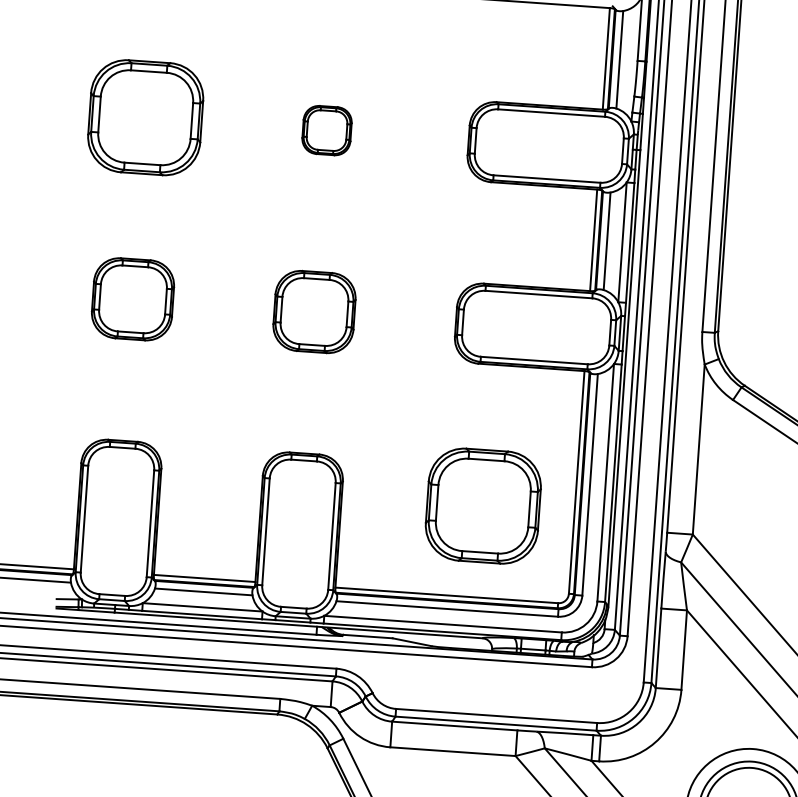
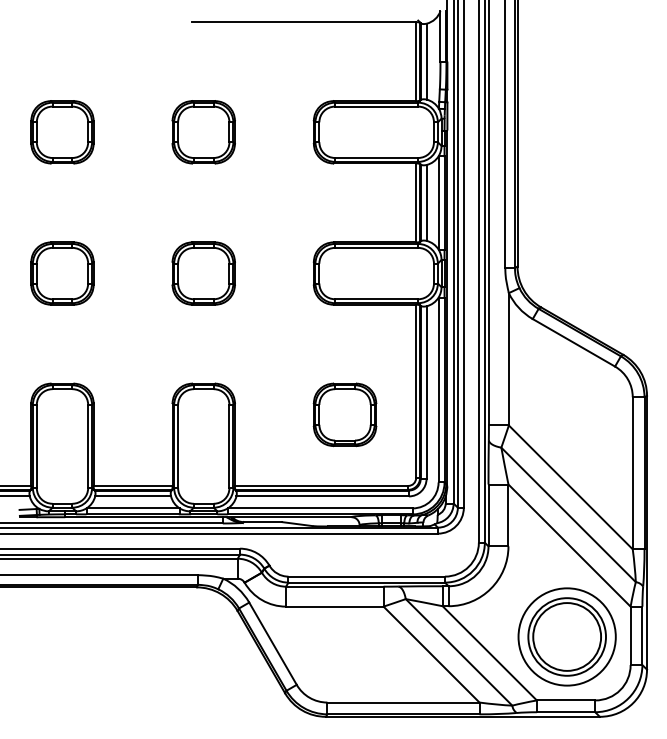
part: (145, 118) -> (62, 132), size x0.71
part: (326, 130) -> (203, 132), size x1.67
part: (482, 505) -> (344, 414), size x0.71

